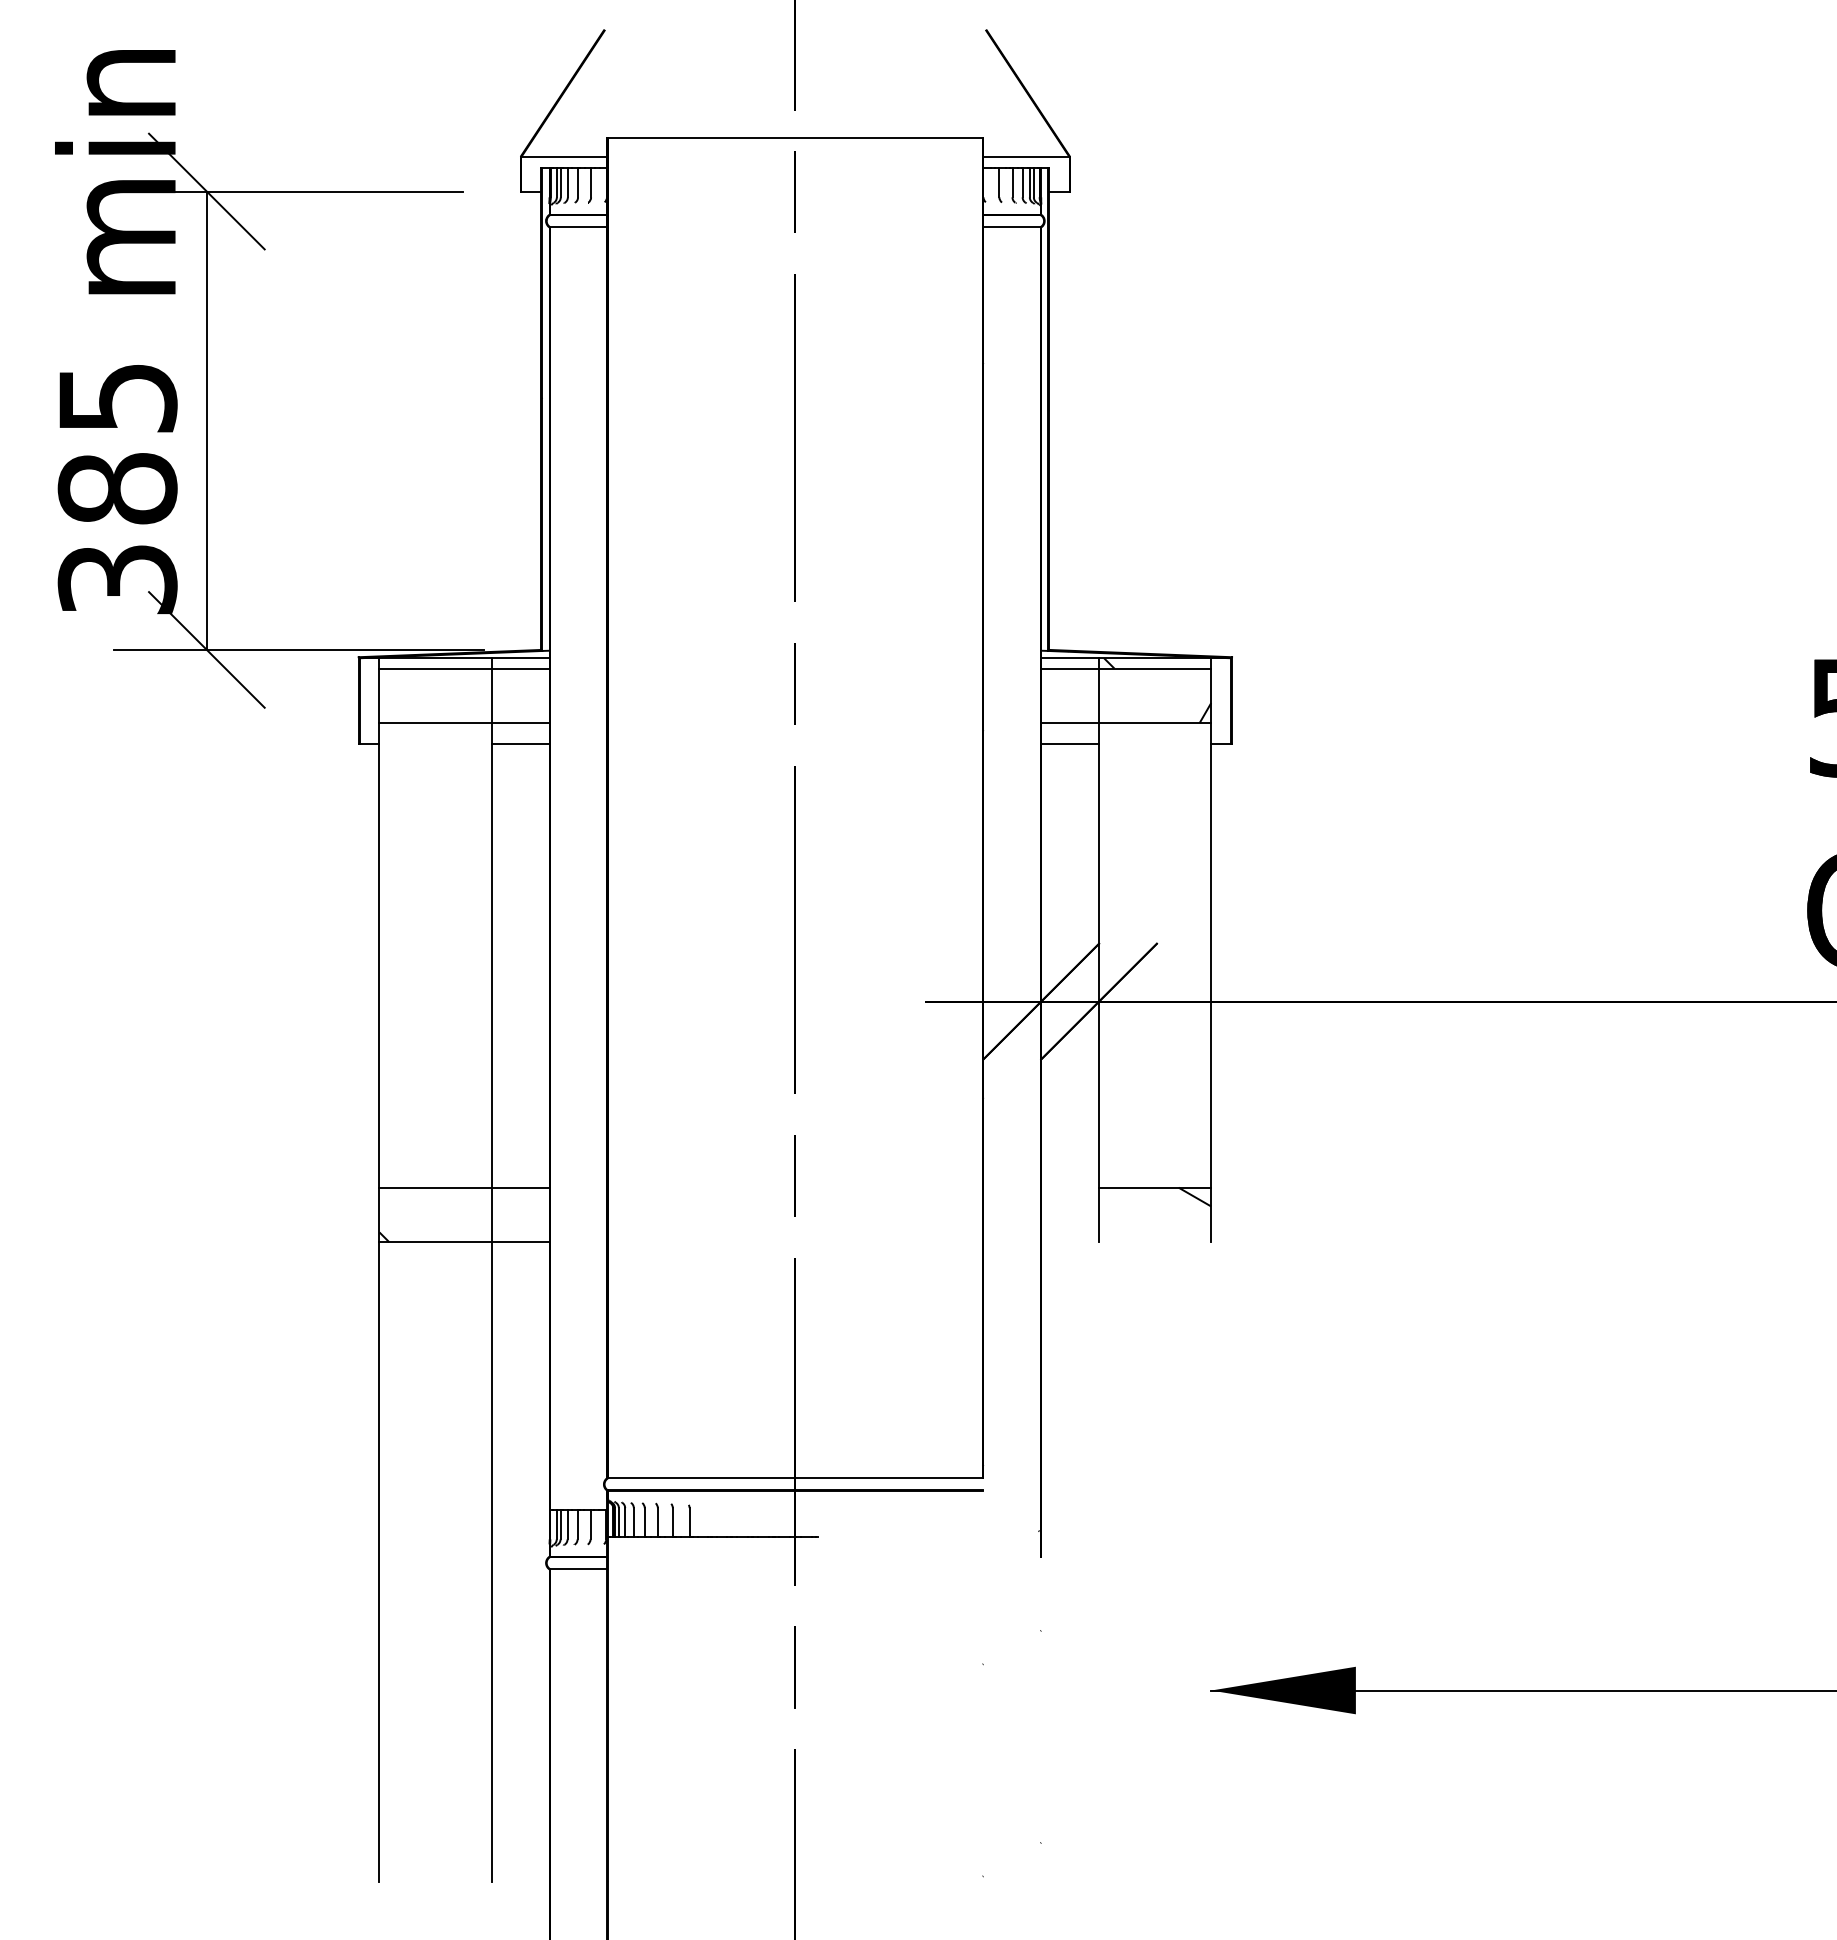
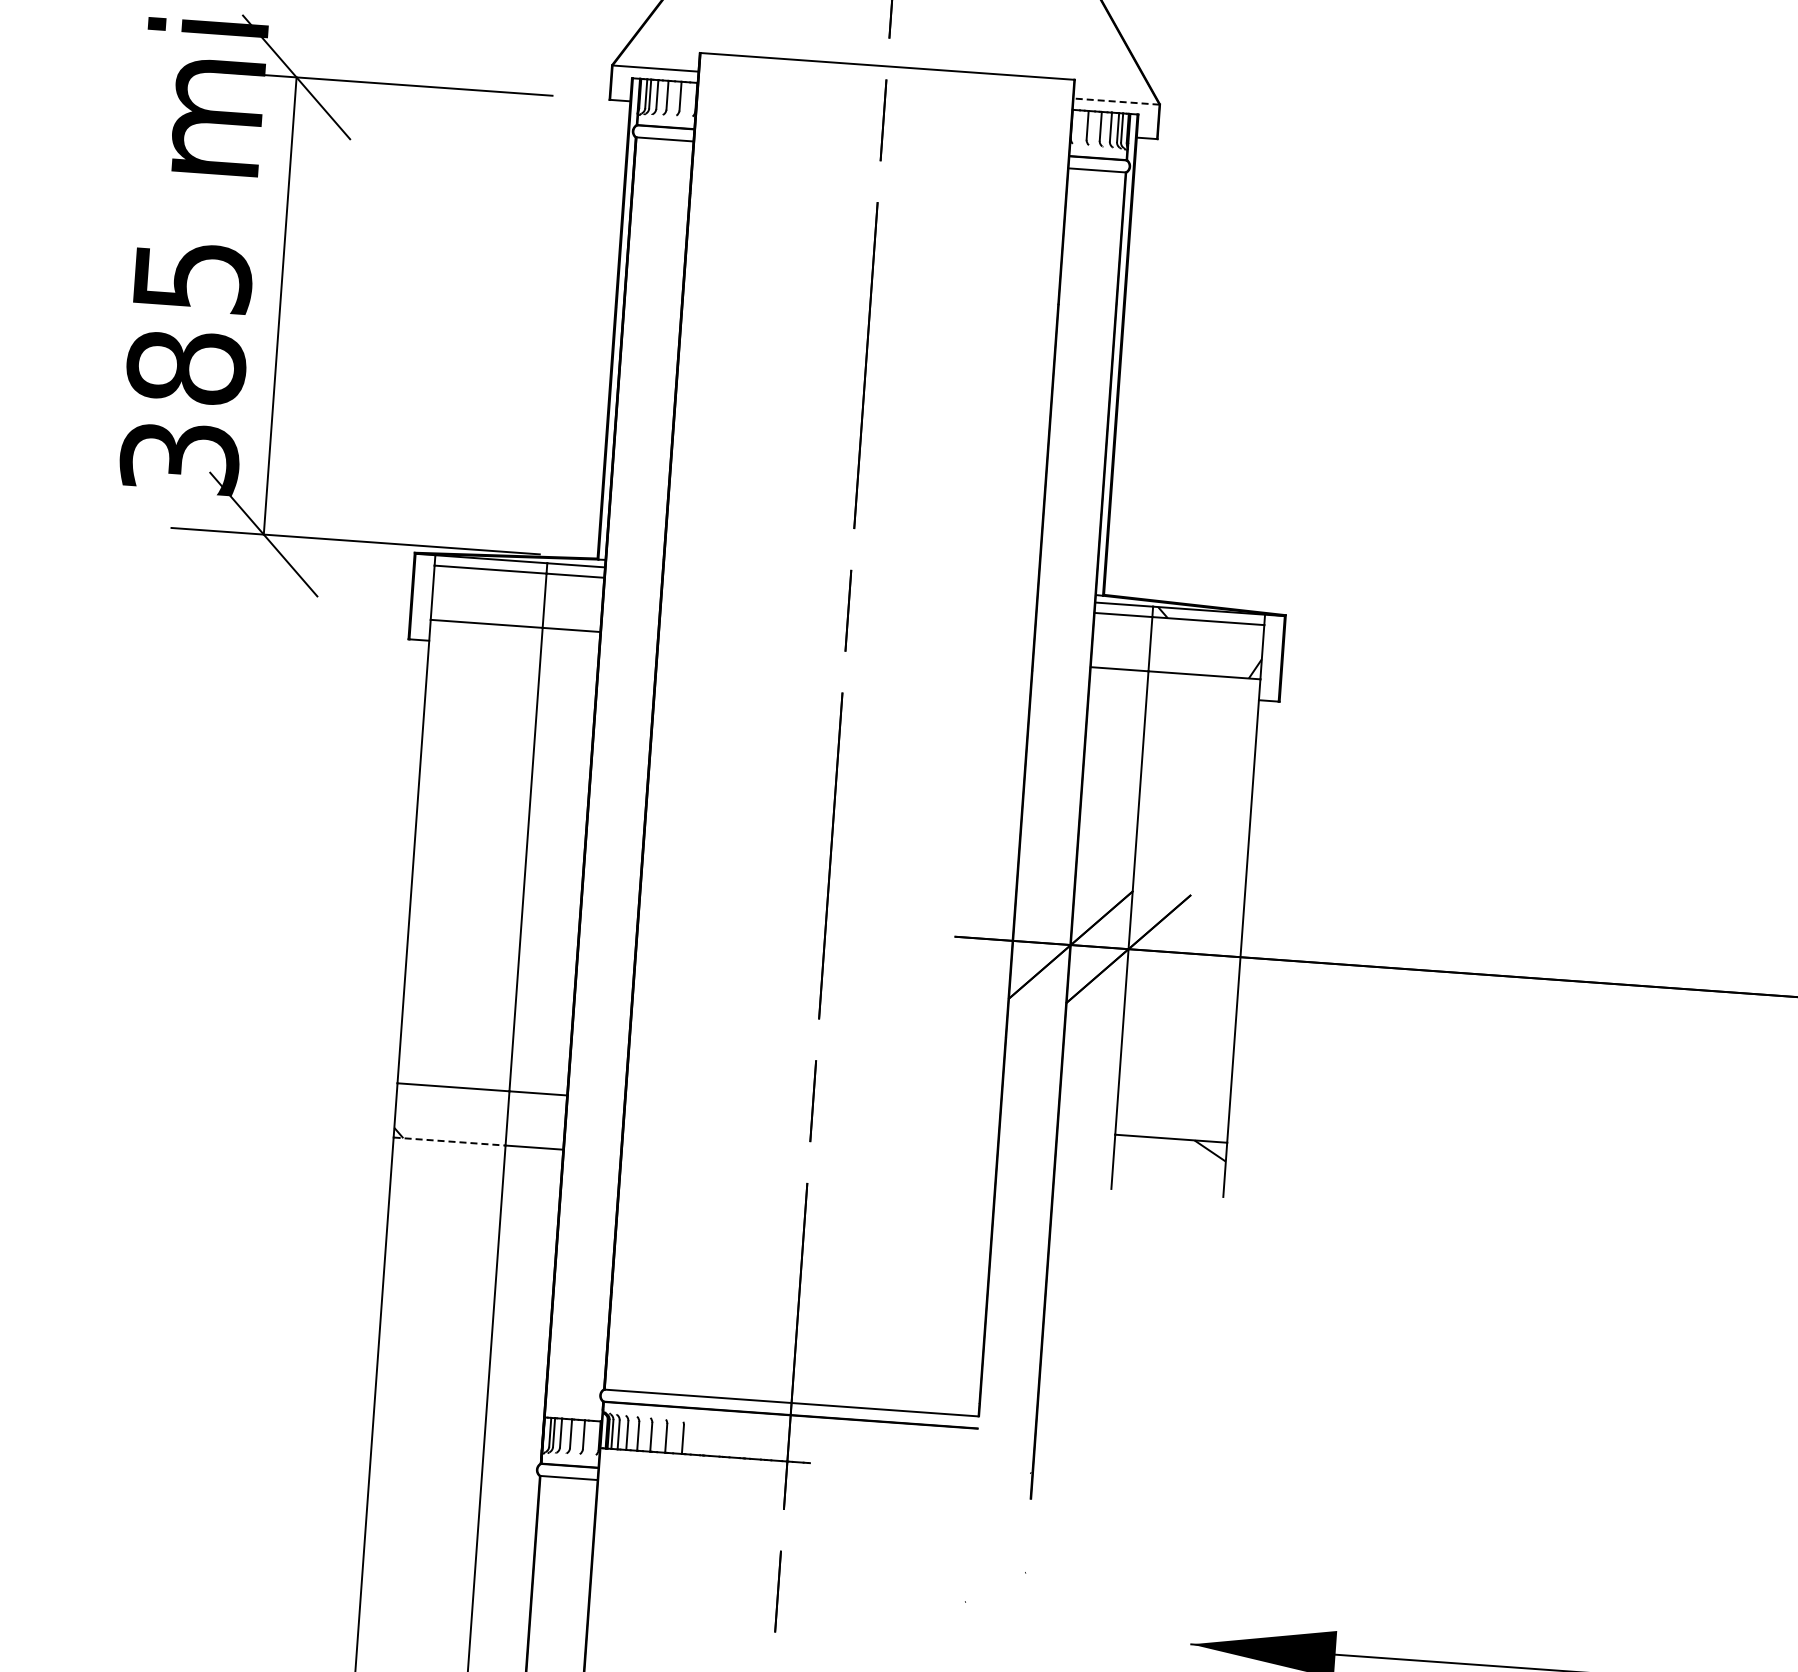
line: (1025, 157) -> (1115, 101), solid -> dashed
line: (520, 743) -> (569, 650), removed
line: (1070, 743) -> (1118, 689), removed
line: (436, 1242) -> (450, 1142), solid -> dashed

